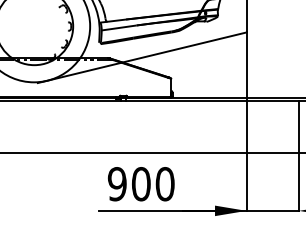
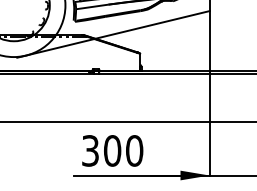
text: (116, 184) -> (89, 151), 900 -> 300

